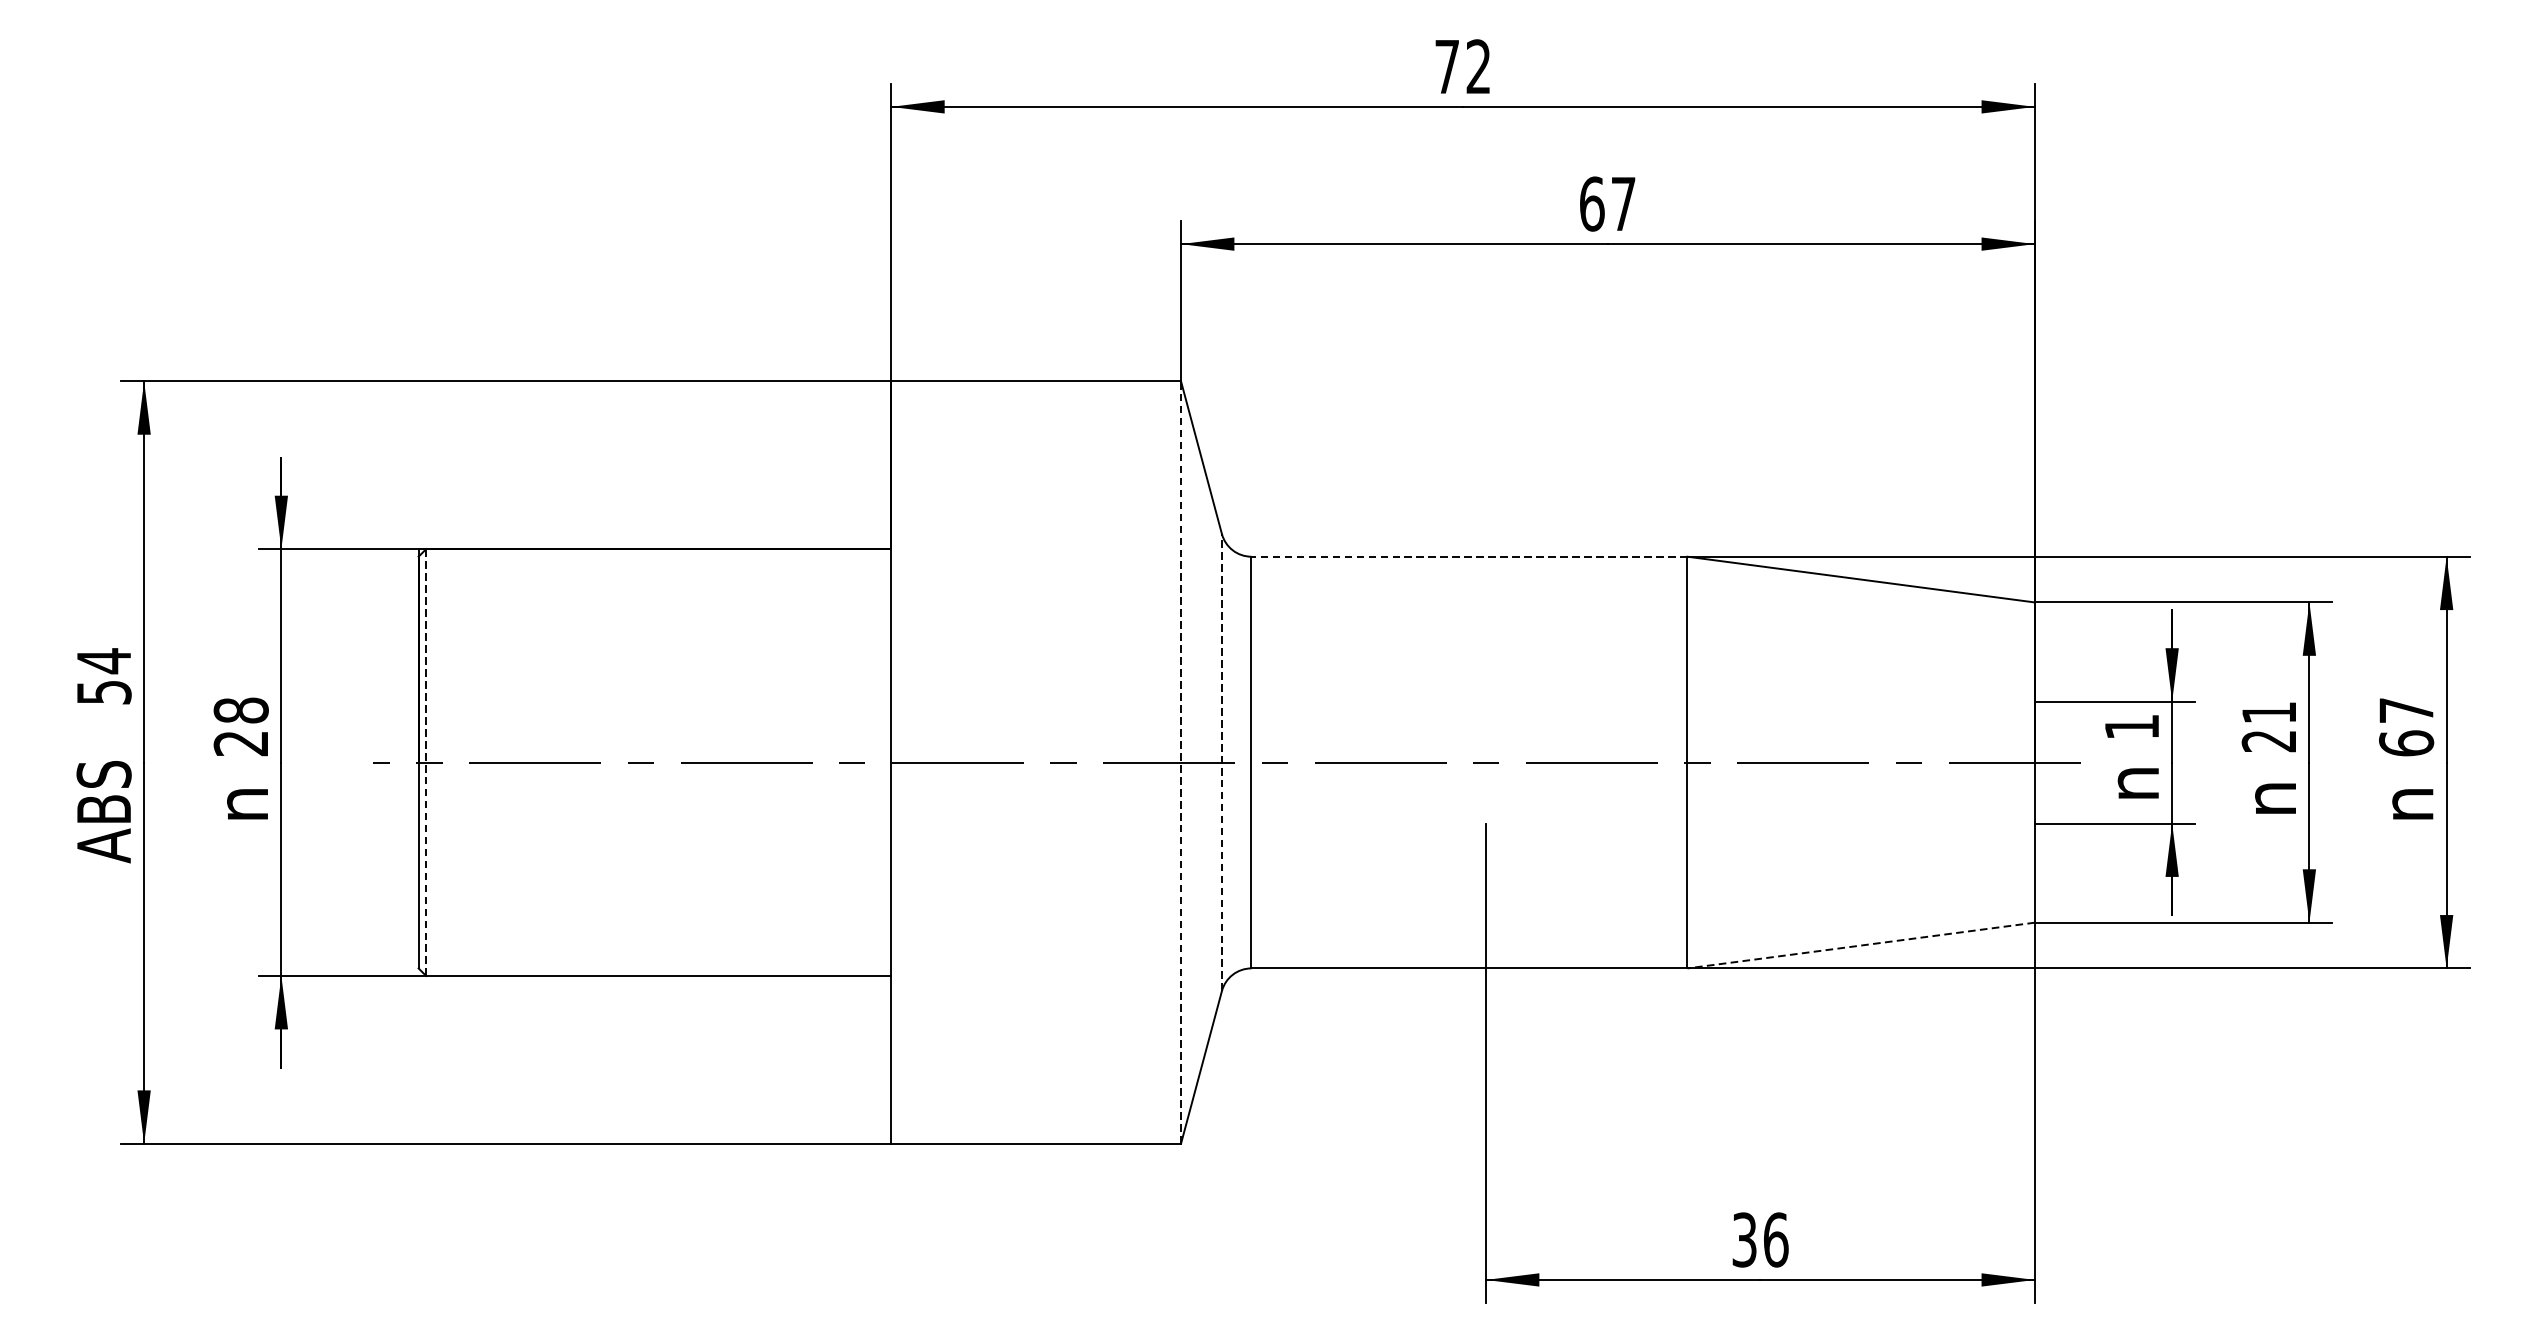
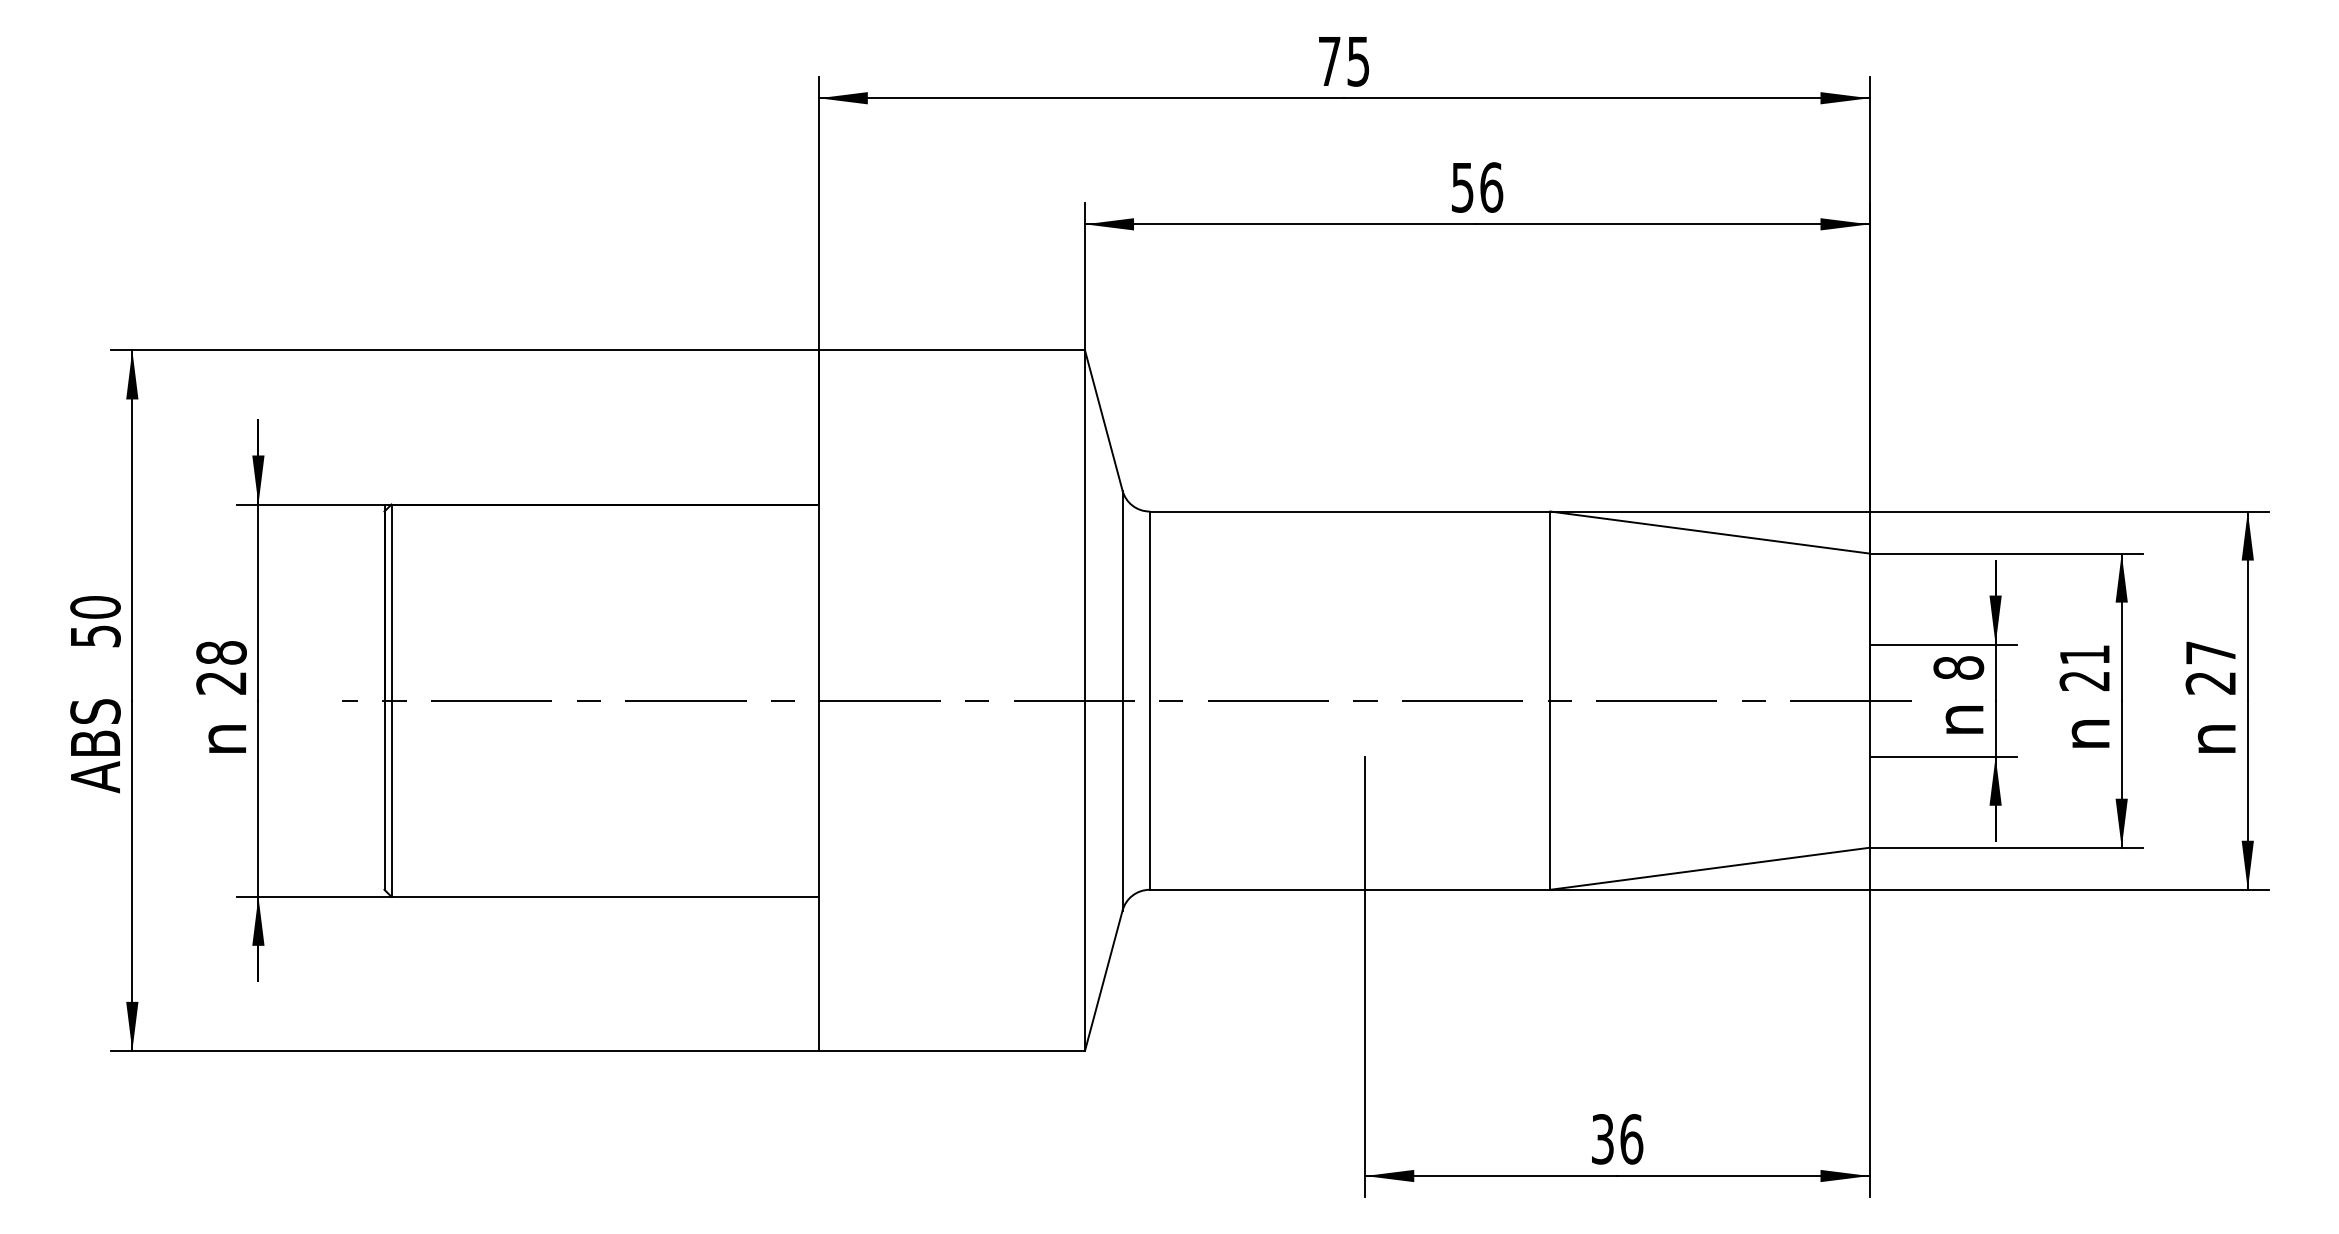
text: (1478, 66) -> (1358, 61), 72 -> 75
text: (1608, 204) -> (1477, 187), 67 -> 56
line: (1468, 556) -> (1349, 511), dashed -> solid
text: (104, 661) -> (95, 607), 54 -> 50
text: (2131, 726) -> (1958, 667), 1 -> 8
text: (2406, 742) -> (2210, 682), 67 -> 27
line: (426, 762) -> (391, 700), dashed -> solid
line: (1181, 762) -> (1085, 700), dashed -> solid
line: (1221, 762) -> (1122, 700), dashed -> solid
line: (1860, 945) -> (1709, 868), dashed -> solid

